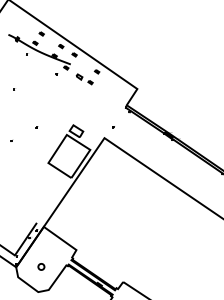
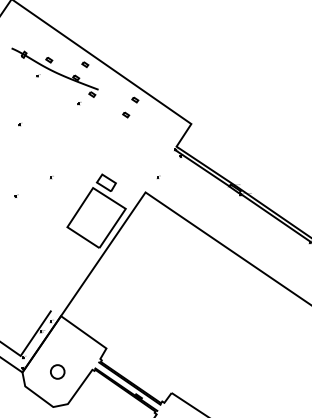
part: (42, 34) -> (58, 47), removed
part: (74, 54) -> (103, 76), removed
part: (79, 77) -> (110, 107), removed
circle: (41, 266) -> (57, 371), size x1.6

